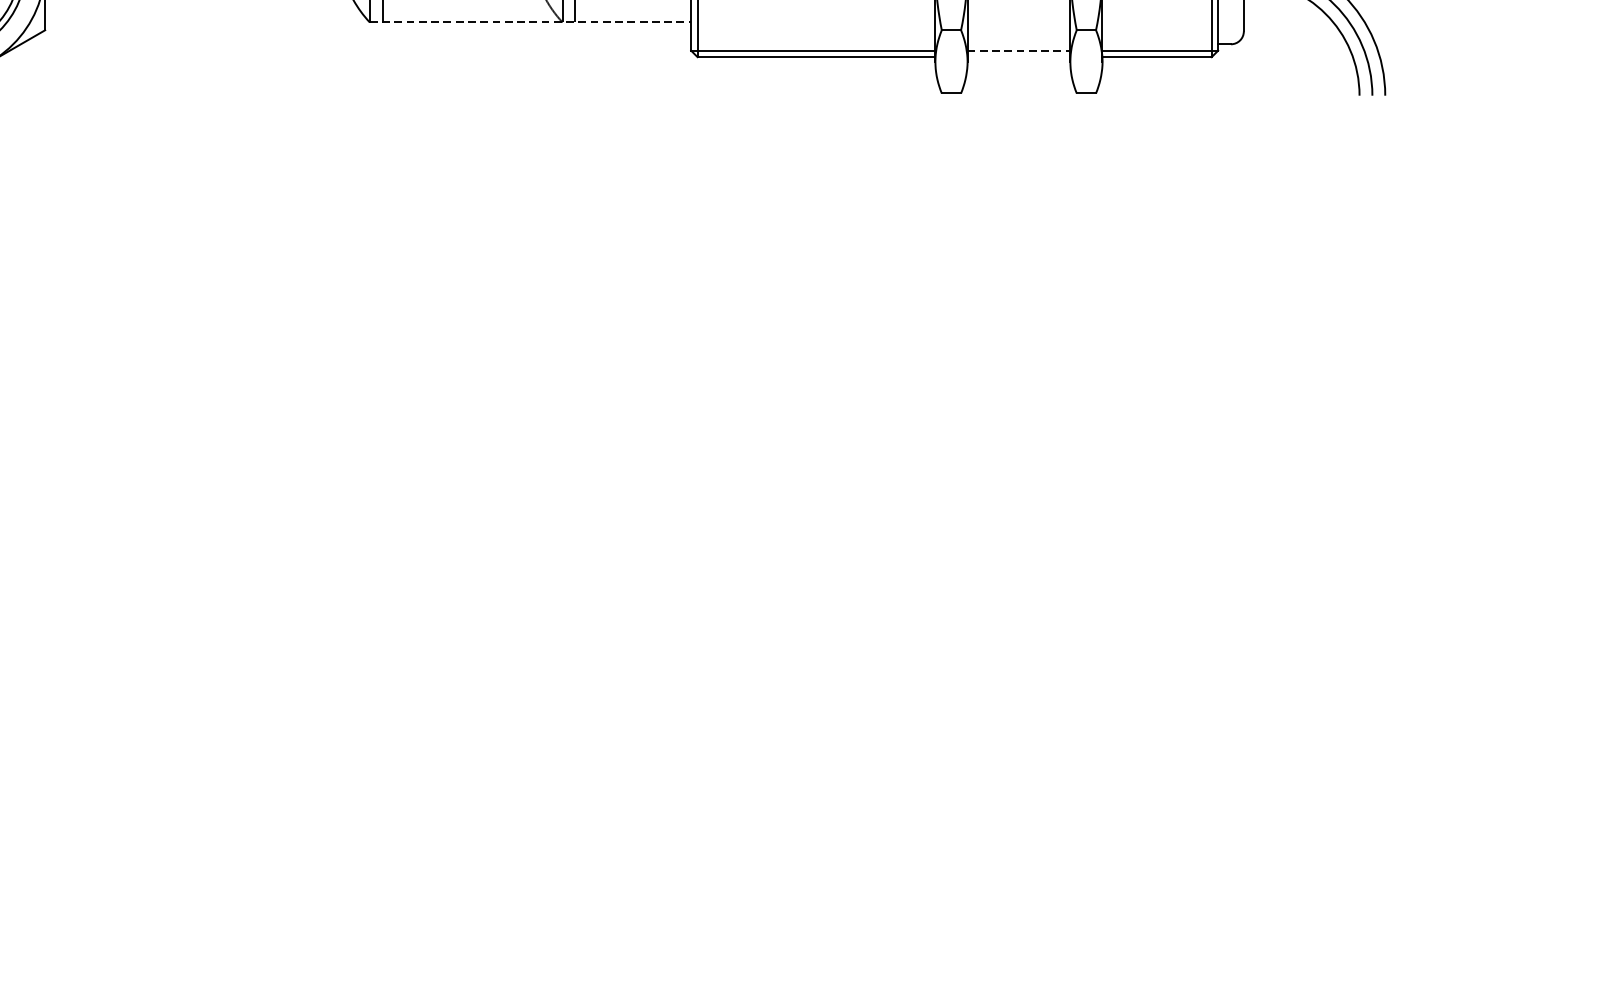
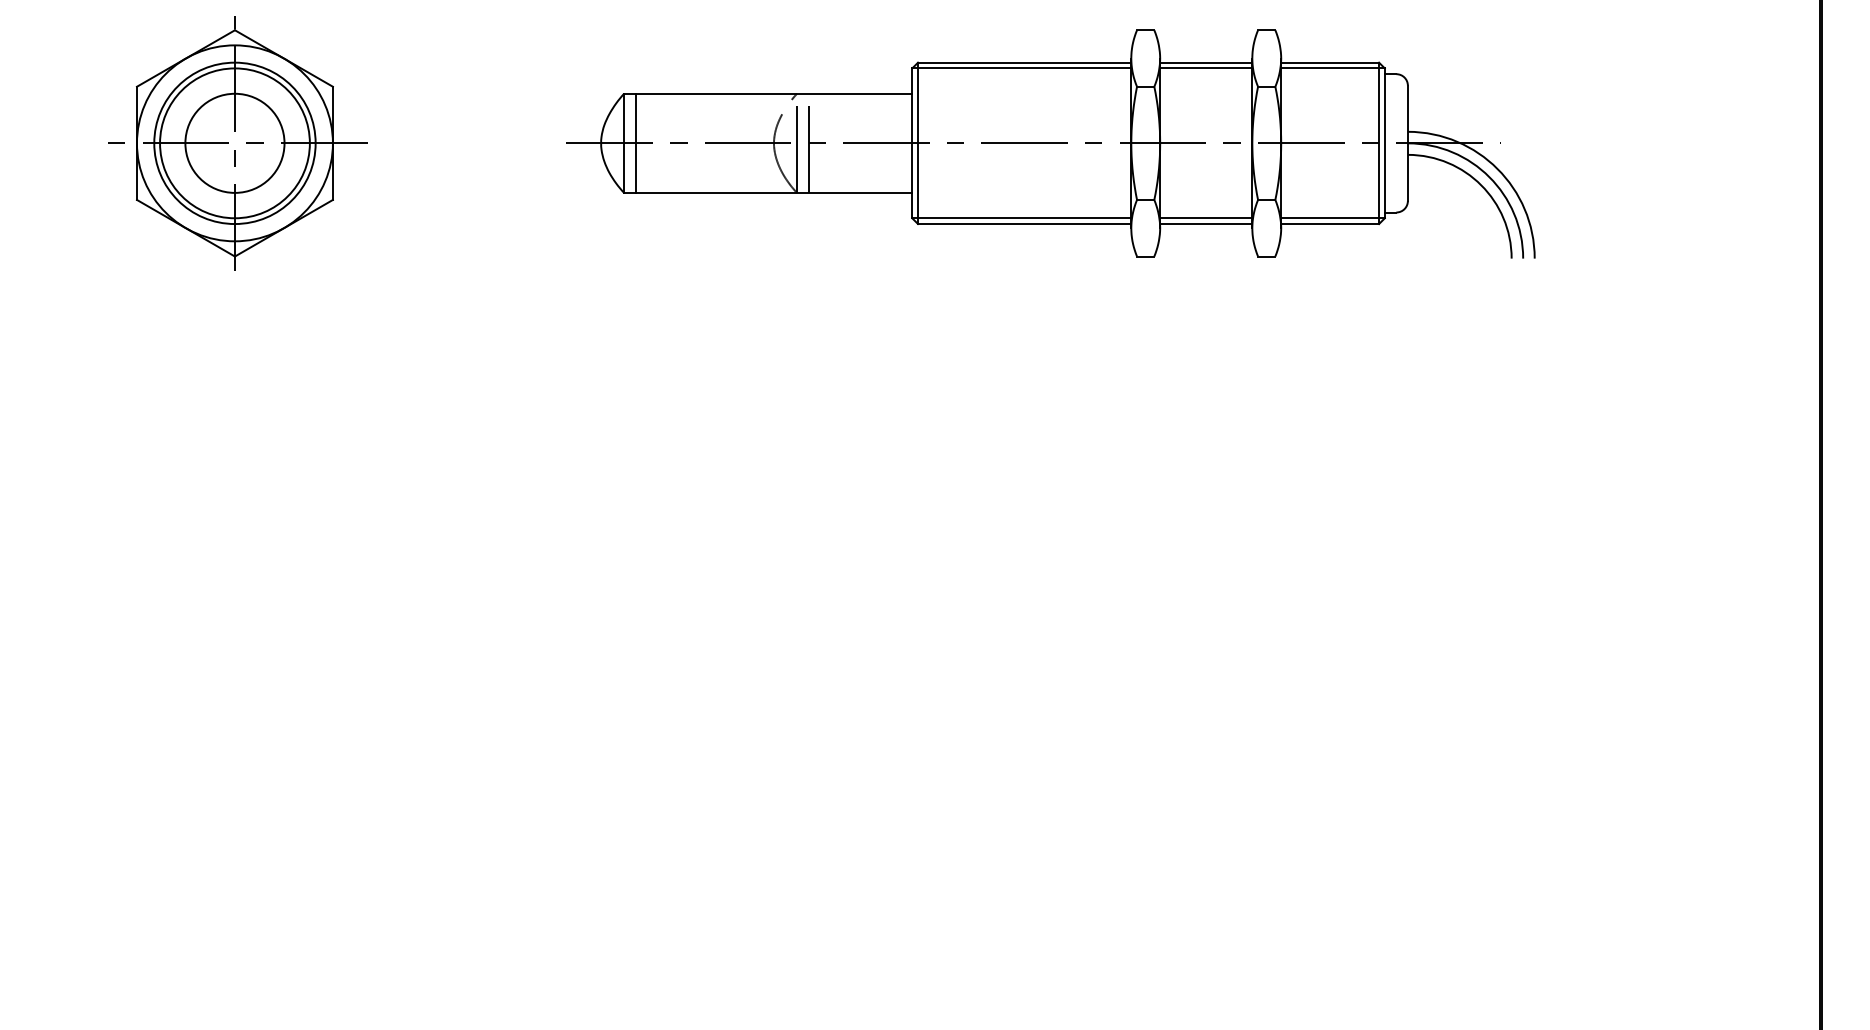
line: (530, 21) -> (768, 192), dashed -> solid
line: (1019, 50) -> (1206, 218), dashed -> solid
line: (1019, 57) -> (1206, 224), added

